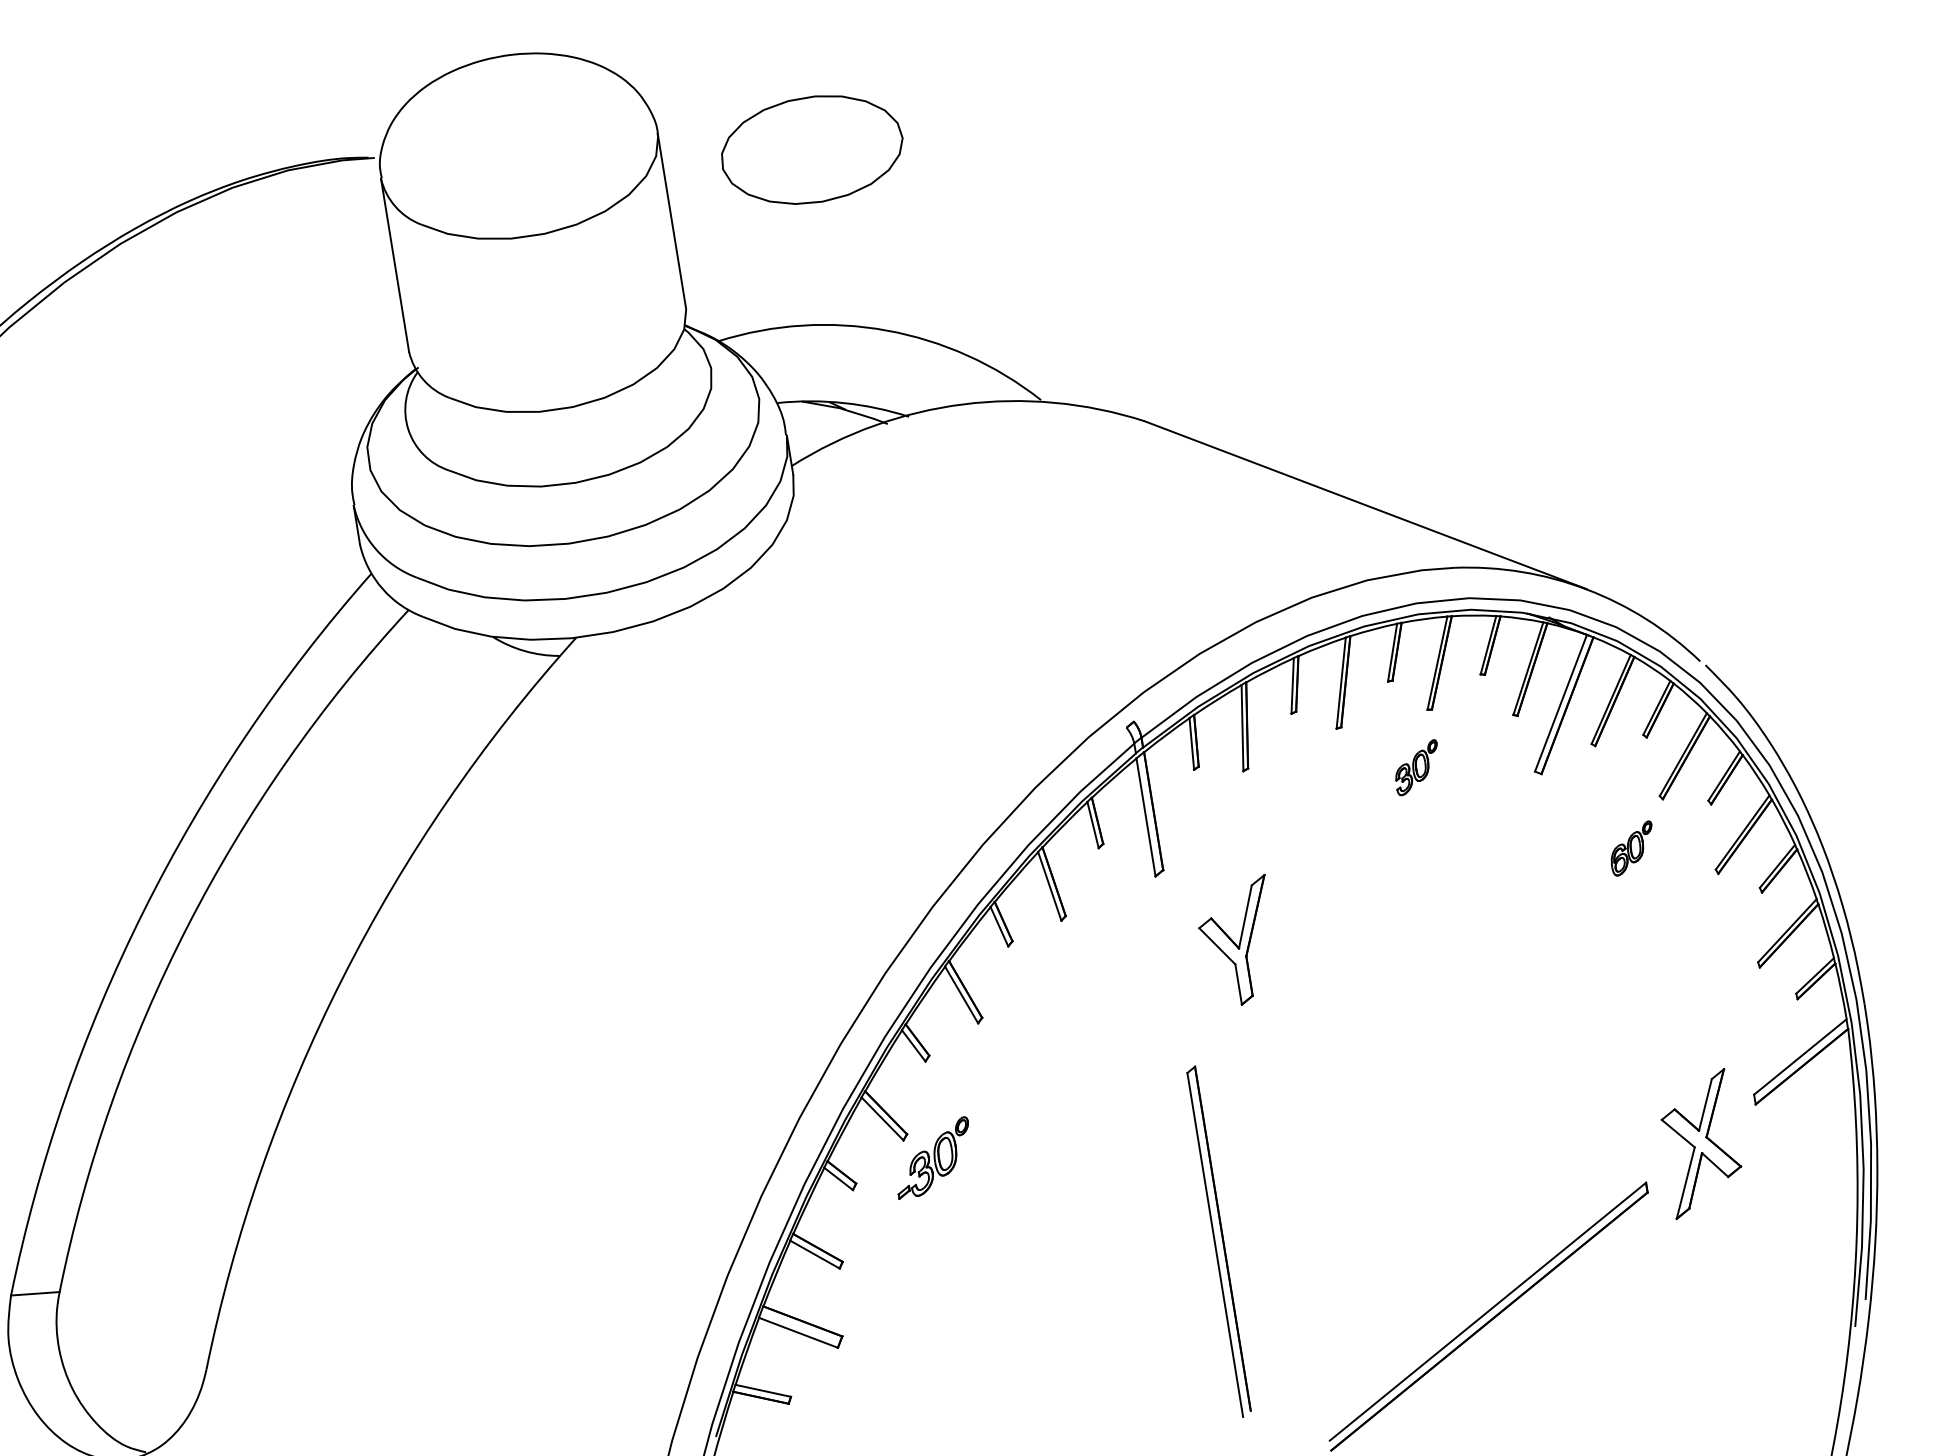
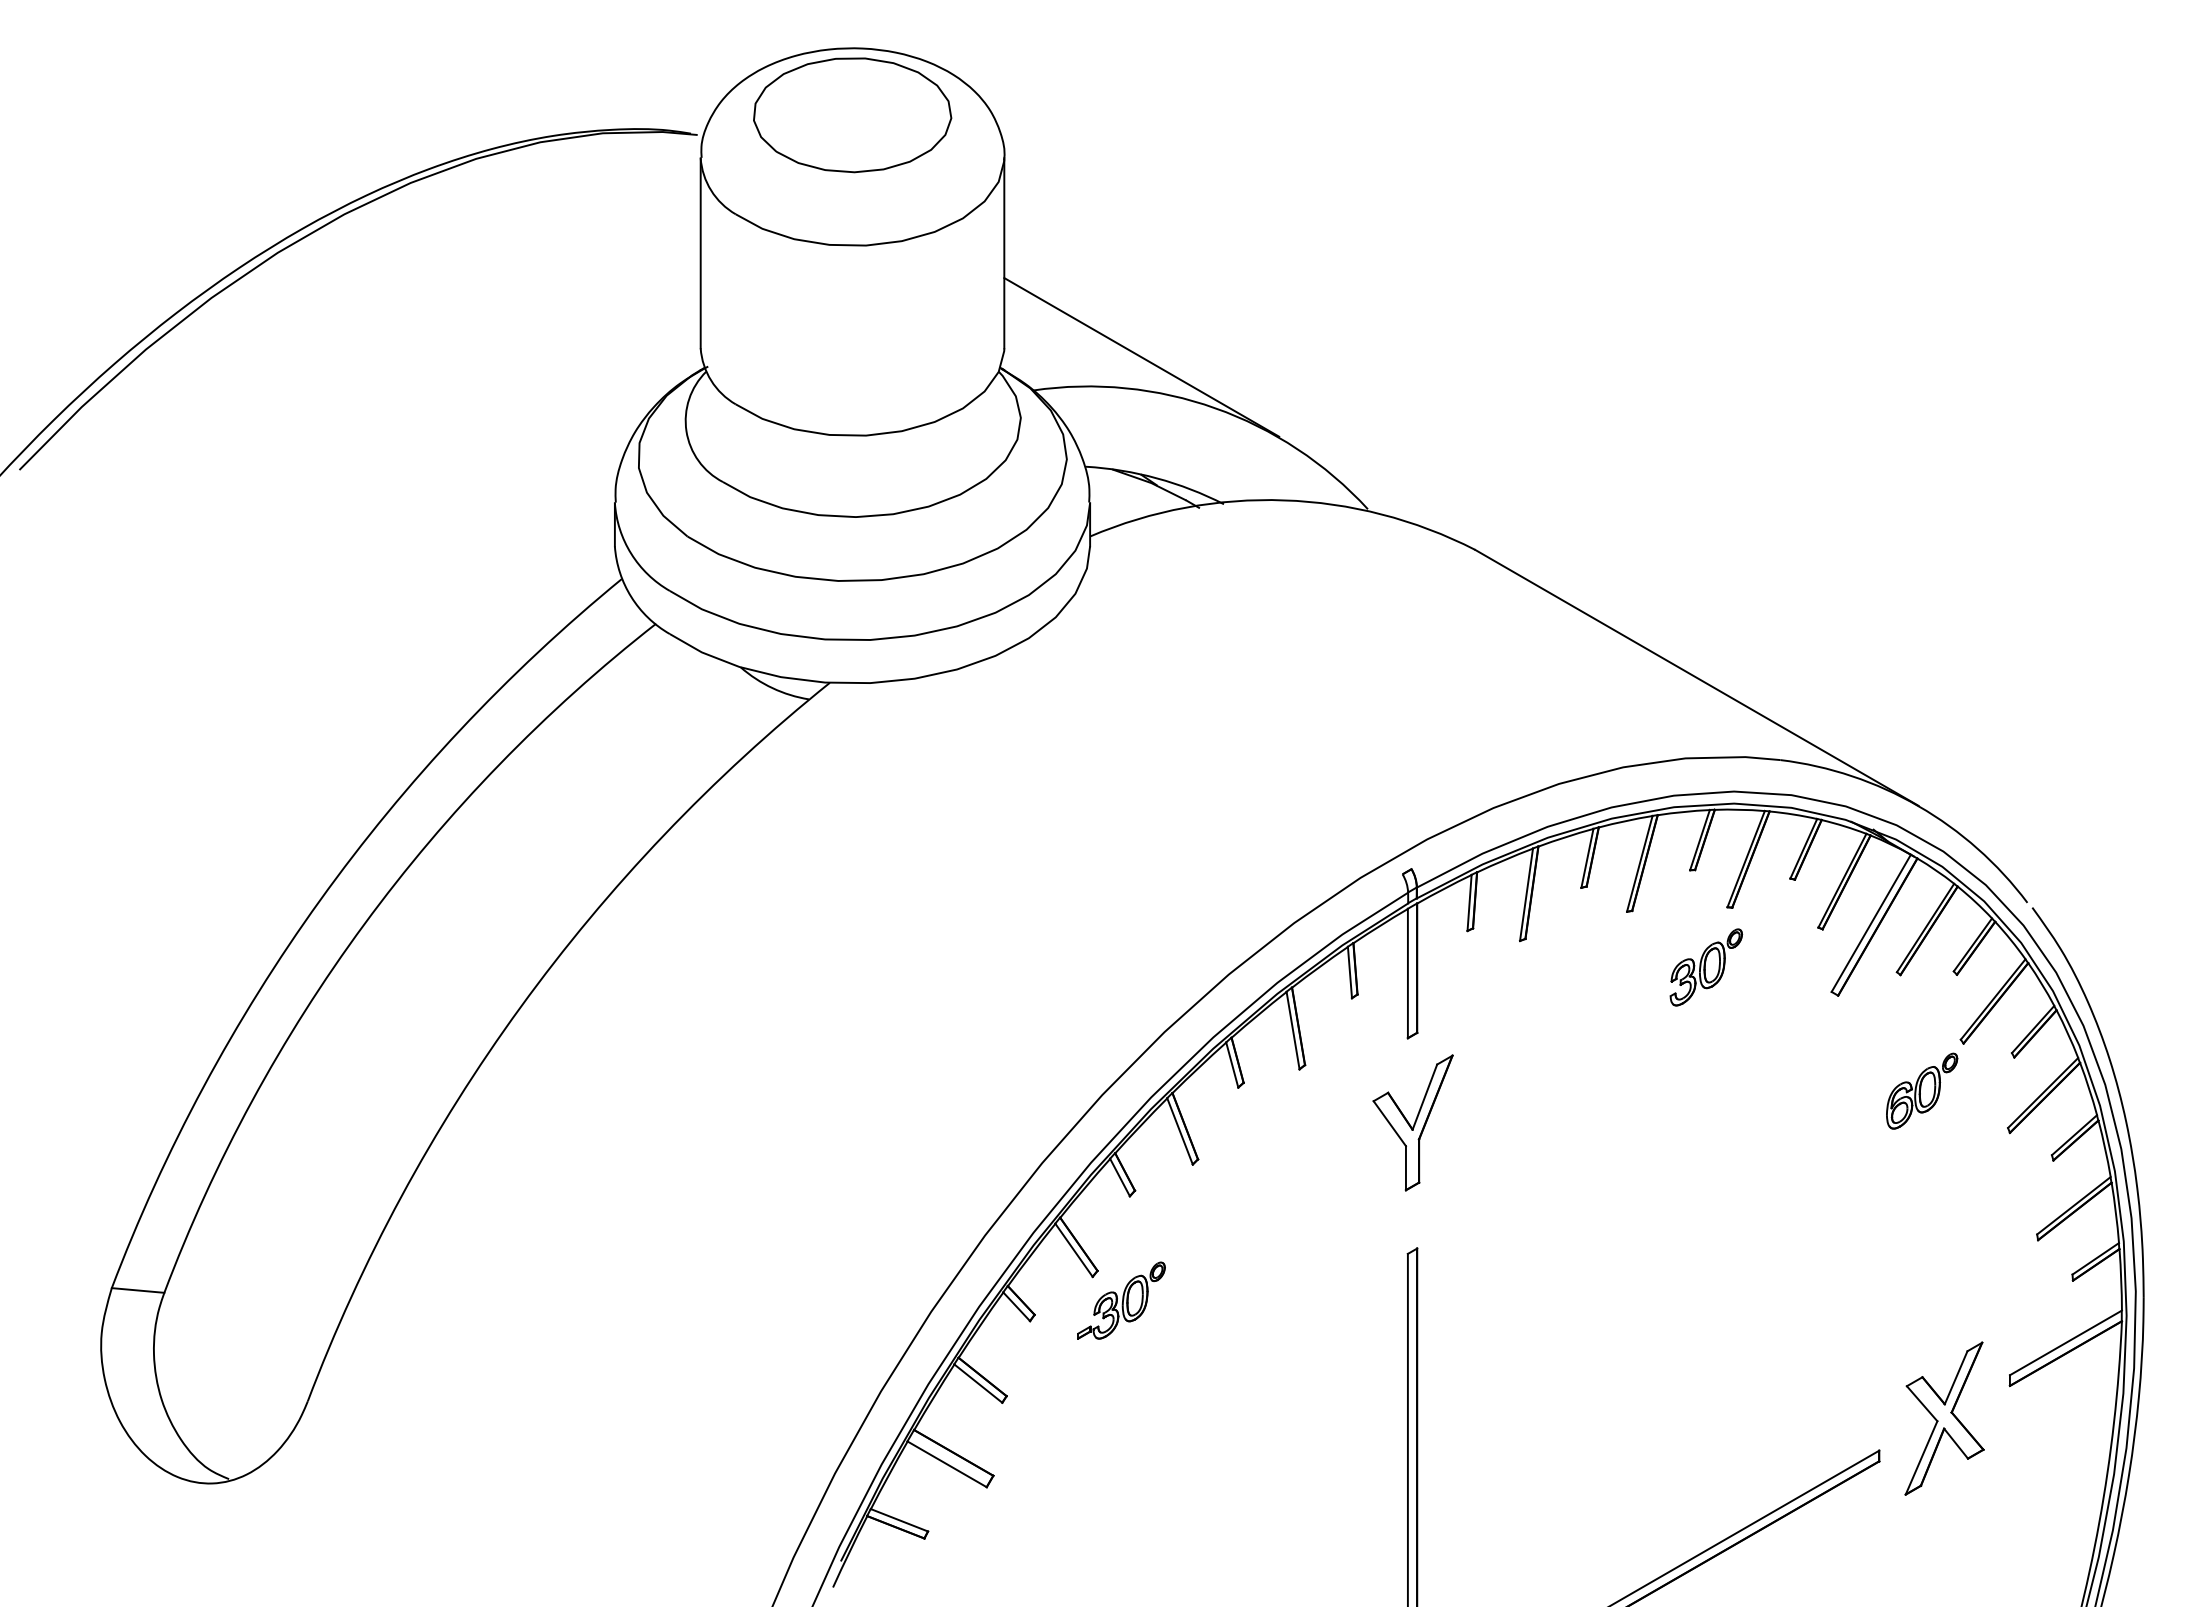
part: (812, 150) -> (852, 115), moved
line: (812, 295) -> (1141, 357), added
part: (1417, 767) -> (1706, 967), size x1.43
part: (1632, 848) -> (1922, 1090), size x1.43
part: (1237, 941) -> (1412, 1122), moved

